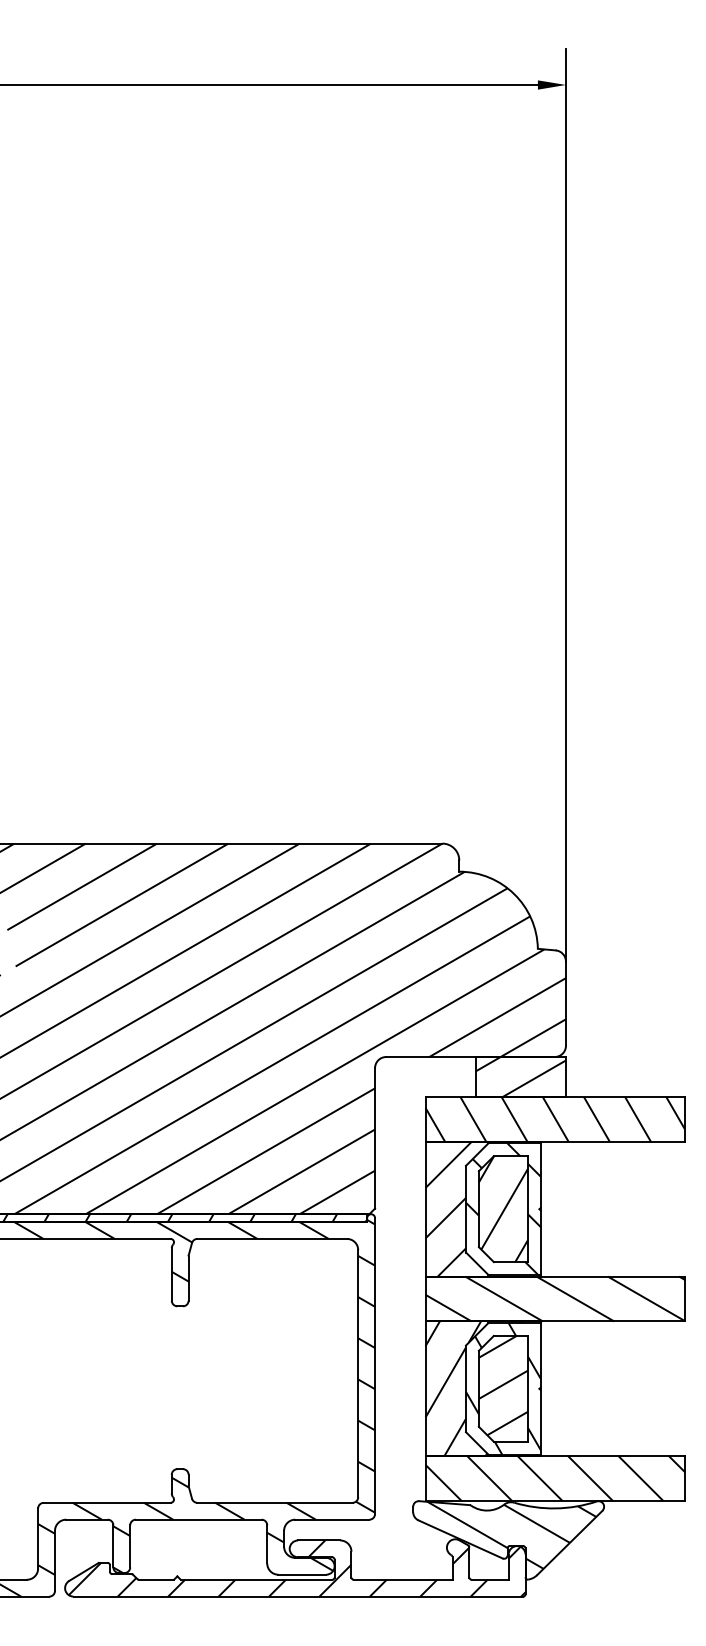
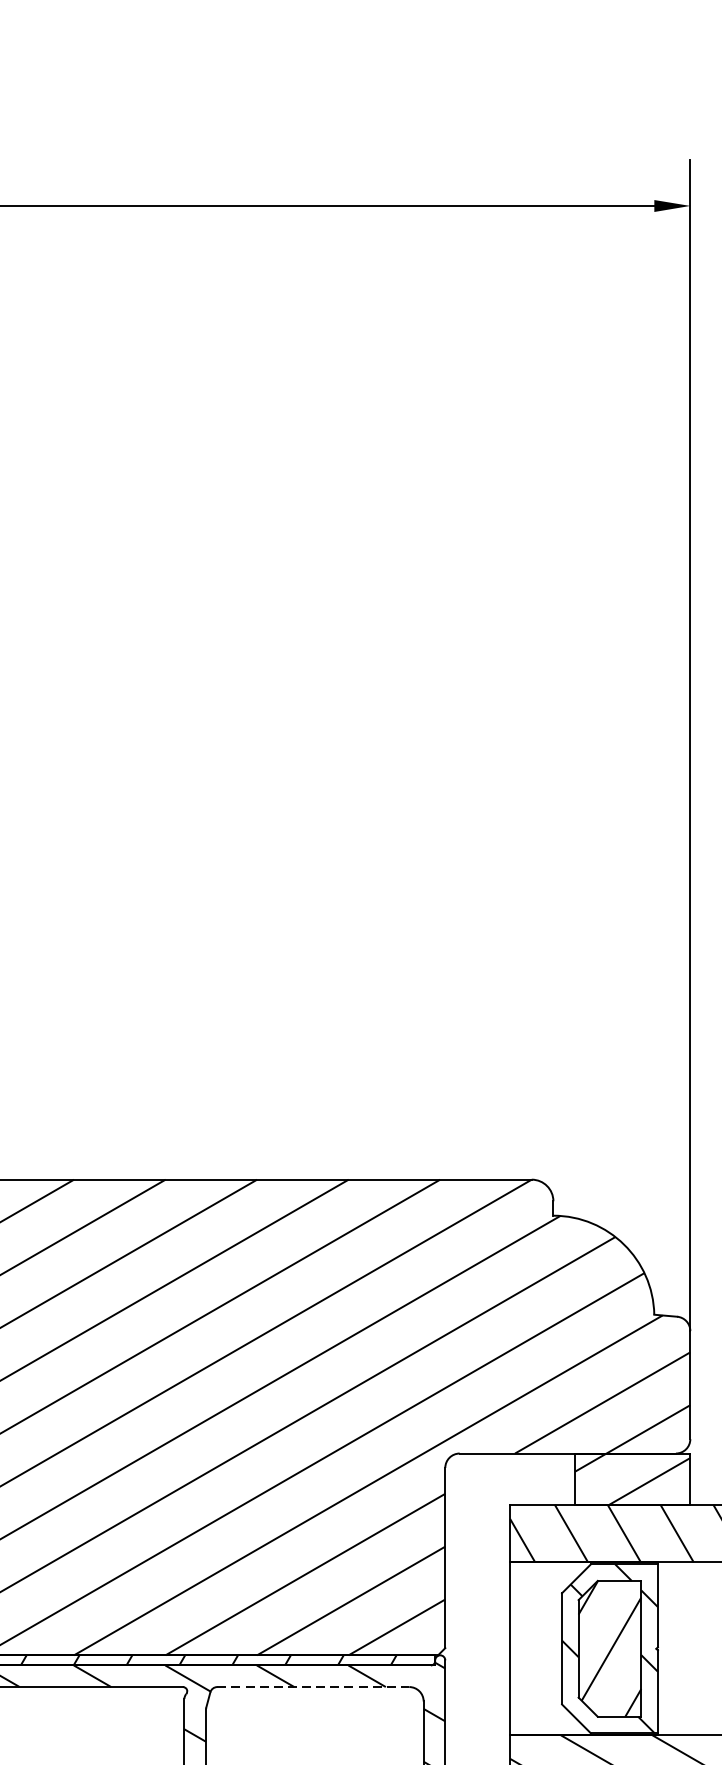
hatch: (482, 1208) -> (583, 1647), removed
line: (272, 1238) -> (313, 1686), solid -> dashed

